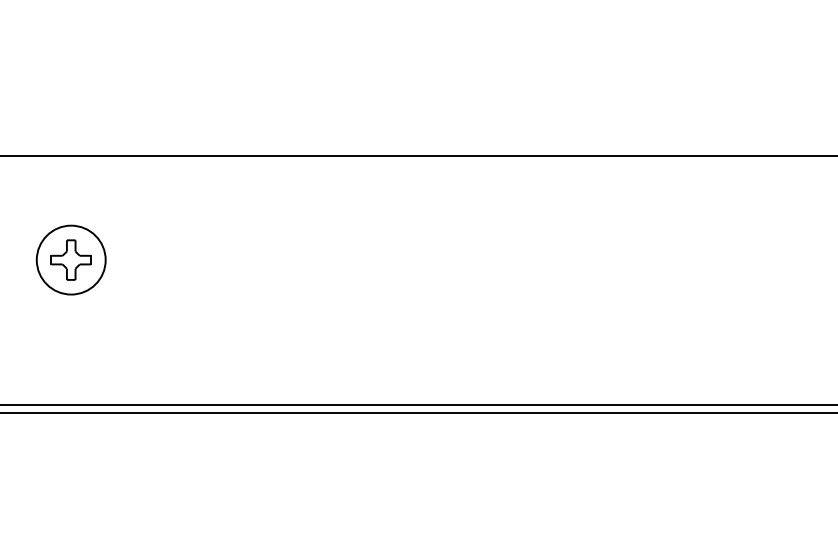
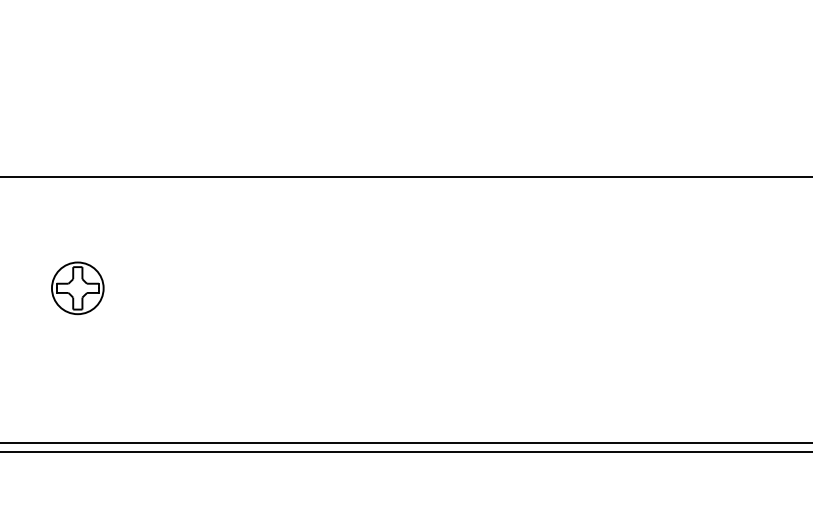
circle: (70, 259) -> (77, 287), size x0.7

